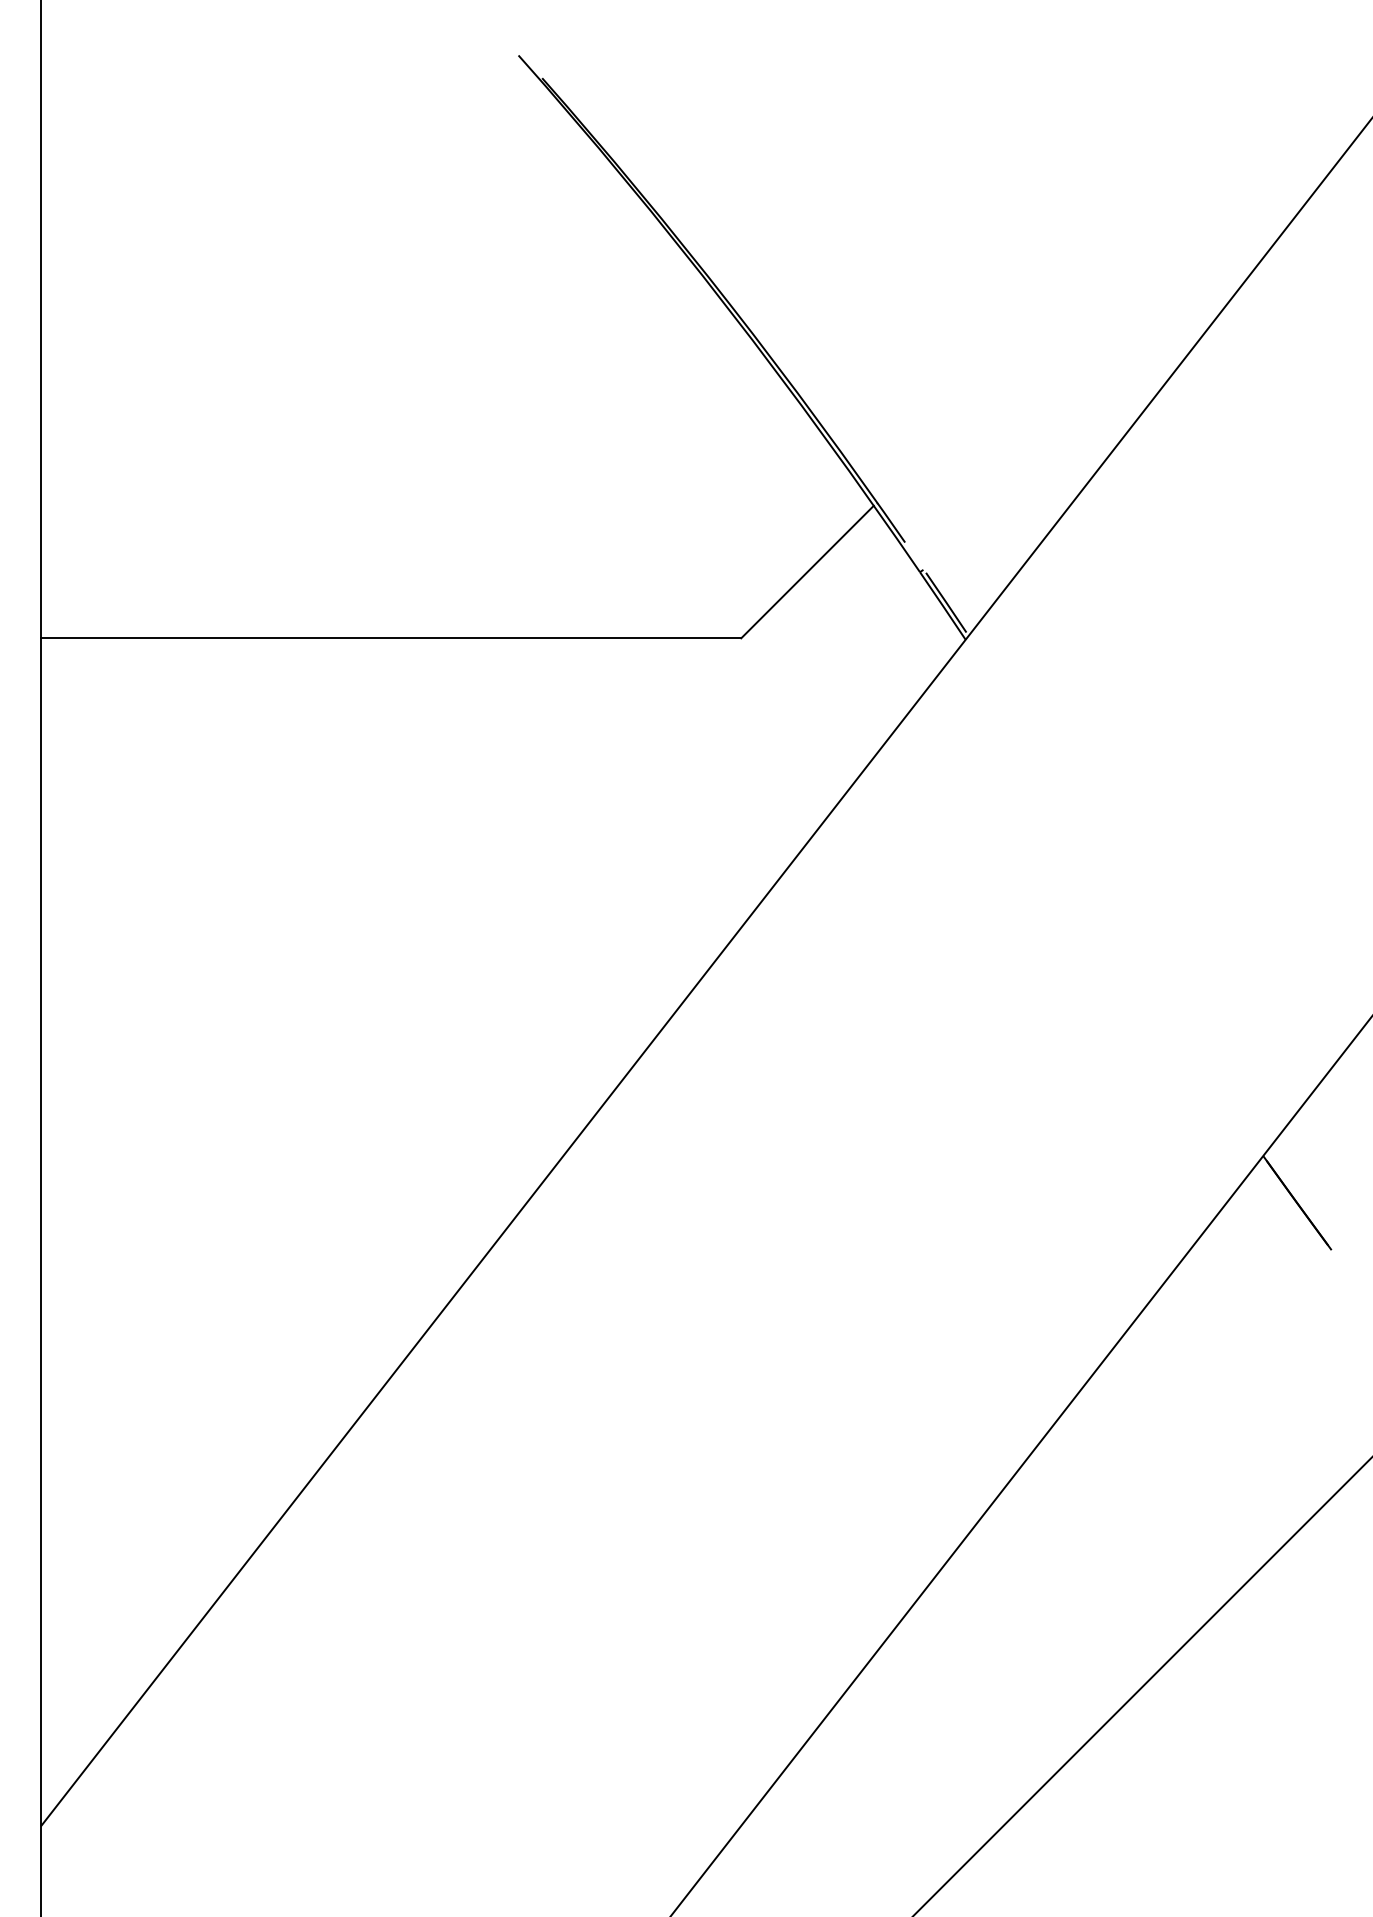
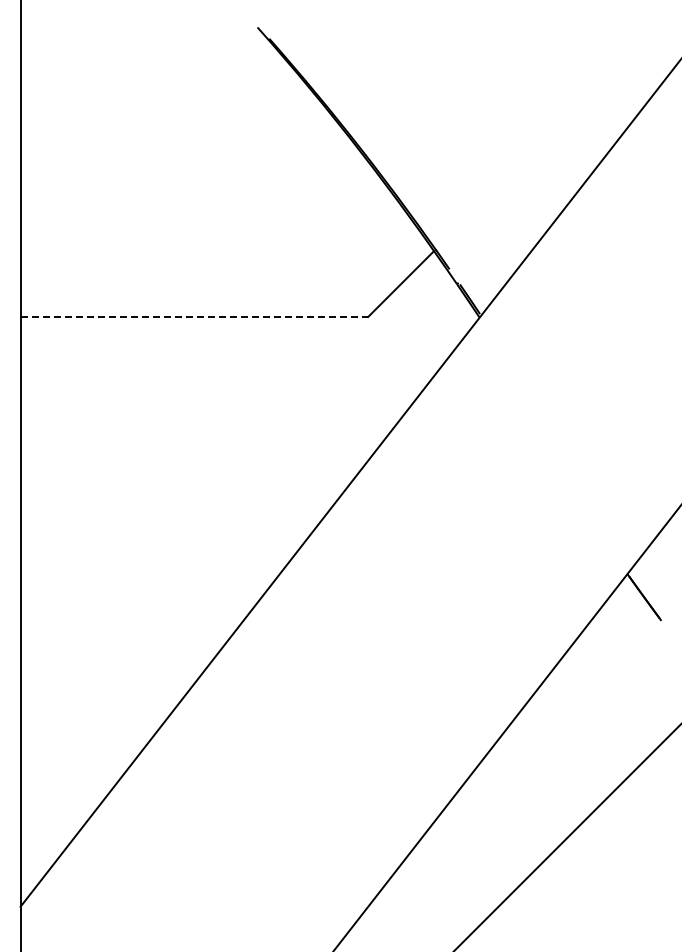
line: (391, 637) -> (194, 316), solid -> dashed

